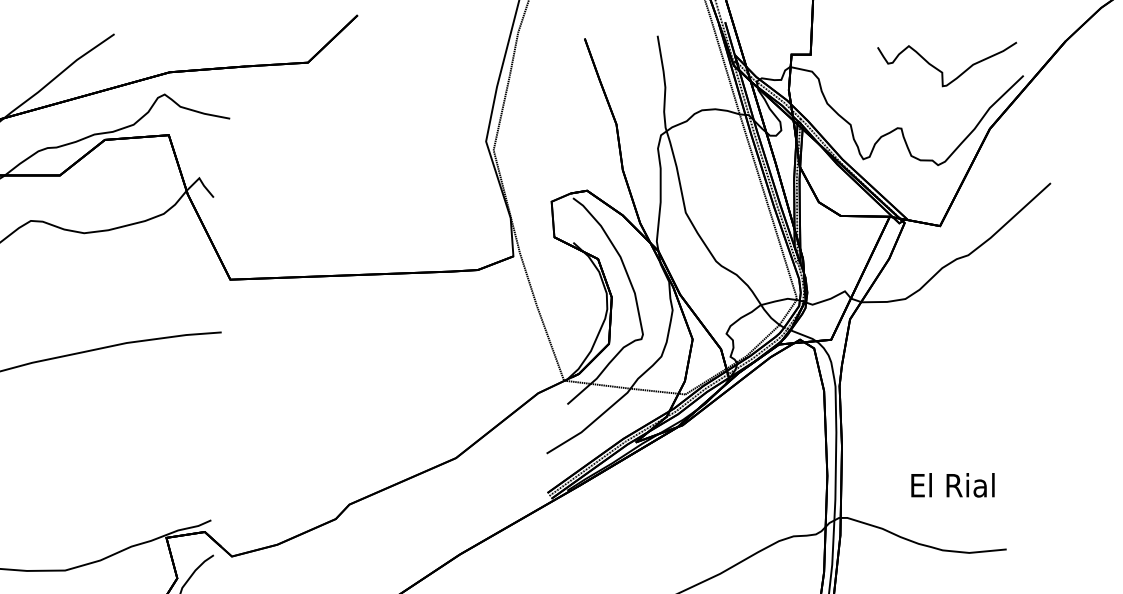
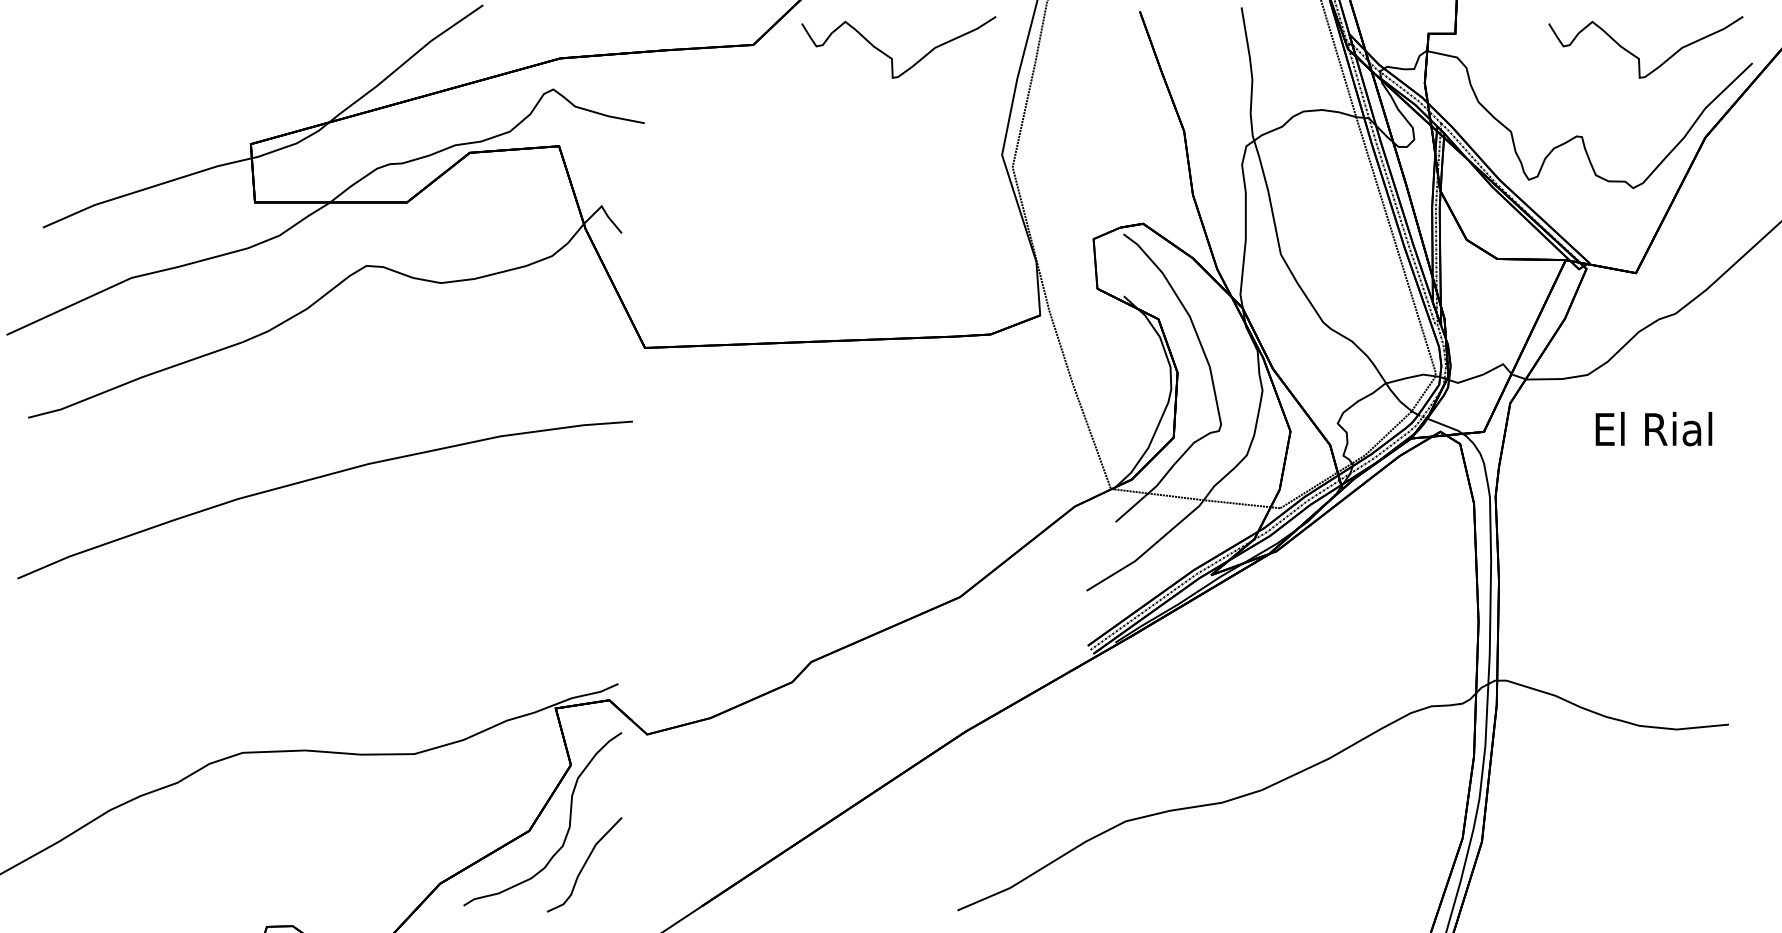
curve: (406, 70) -> (890, 56), added
text: (952, 484) -> (1653, 428), moved

